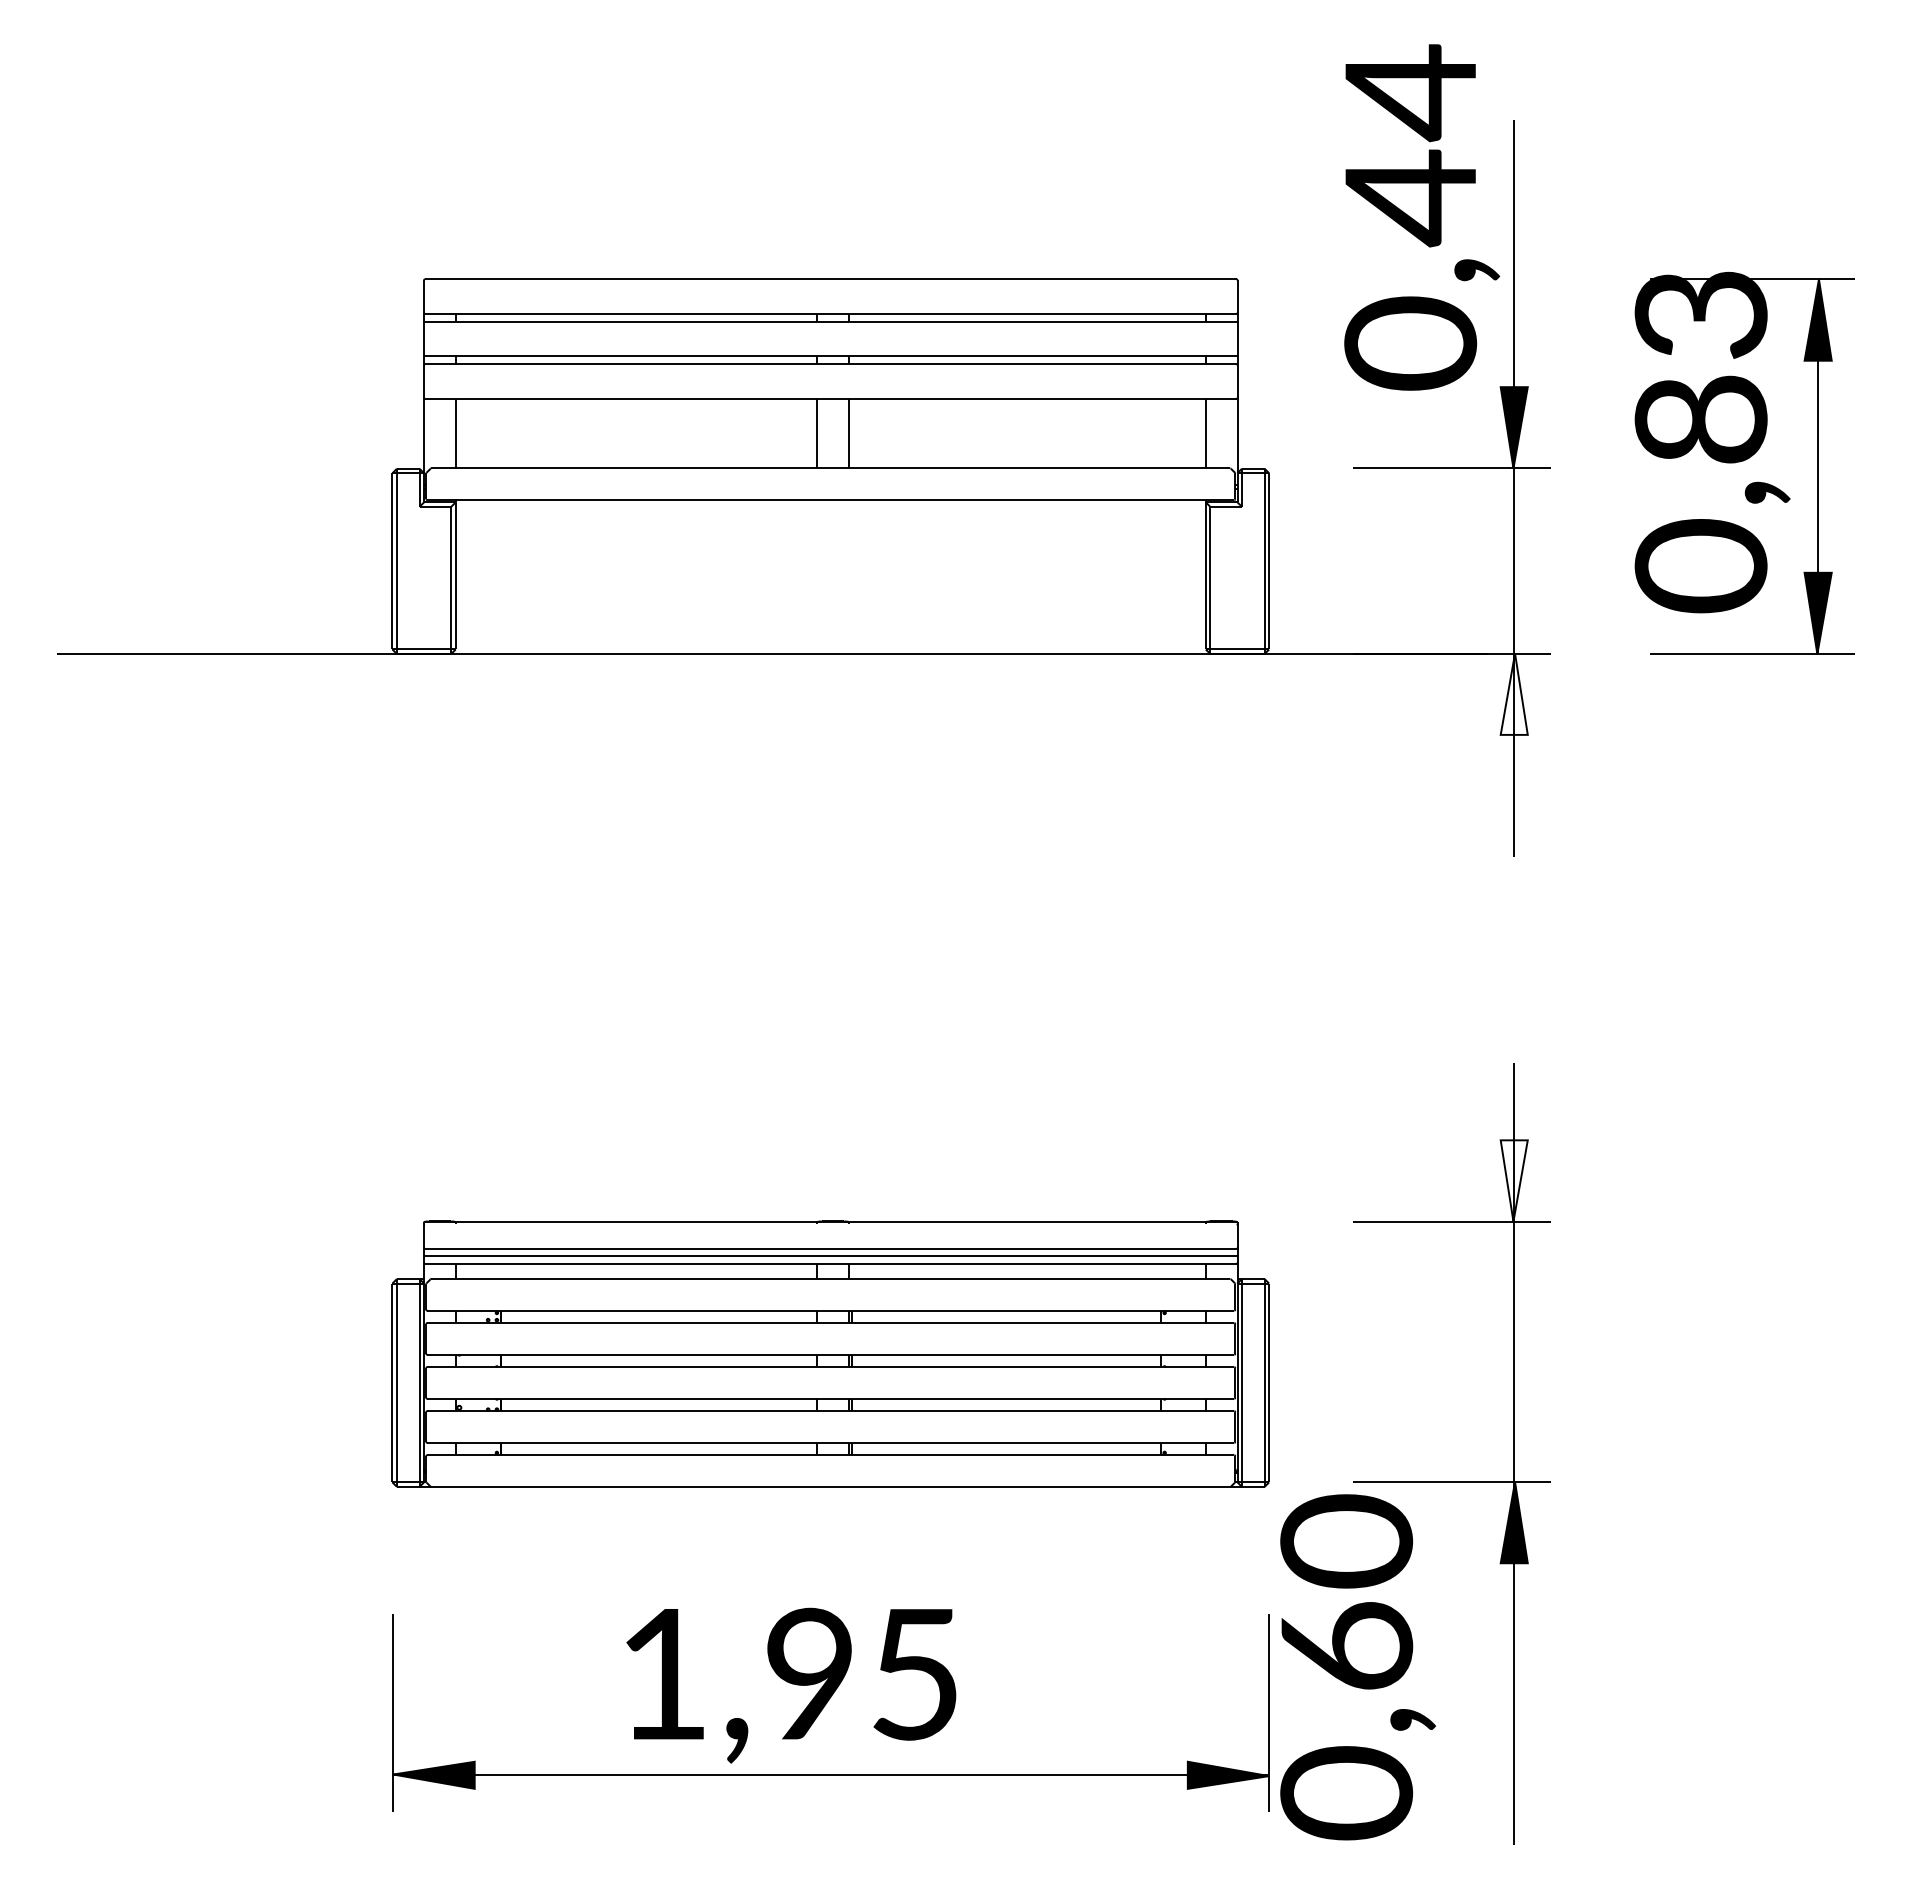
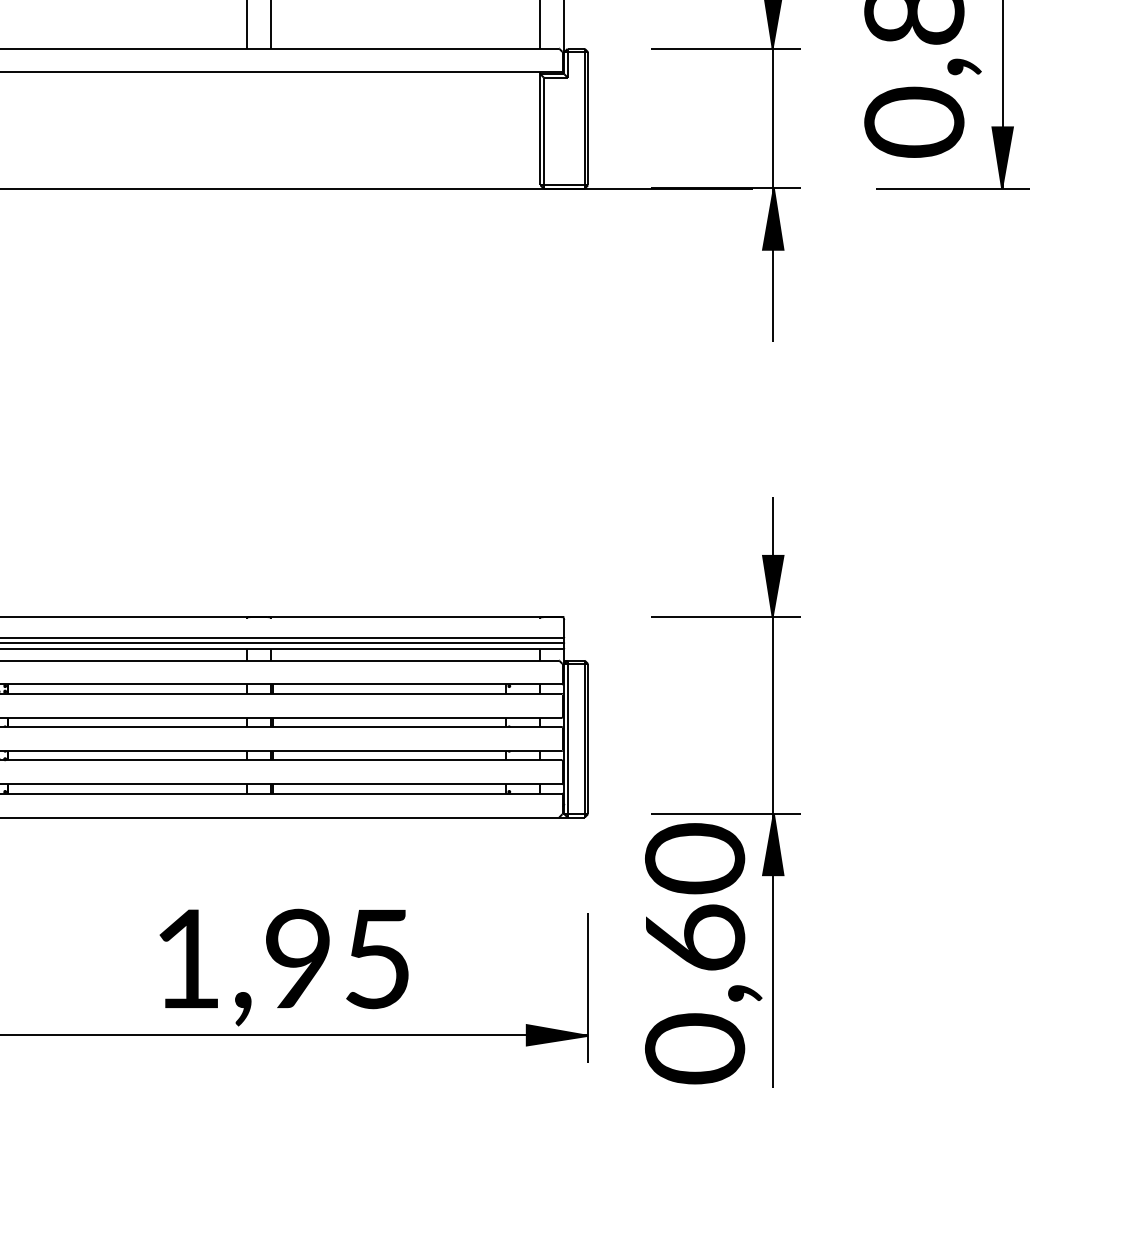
fill: (1513, 693) -> (772, 218), added
fill: (1513, 1180) -> (772, 586), added
text: (1357, 1667) -> (703, 953), moved
text: (791, 1685) -> (284, 967), moved

